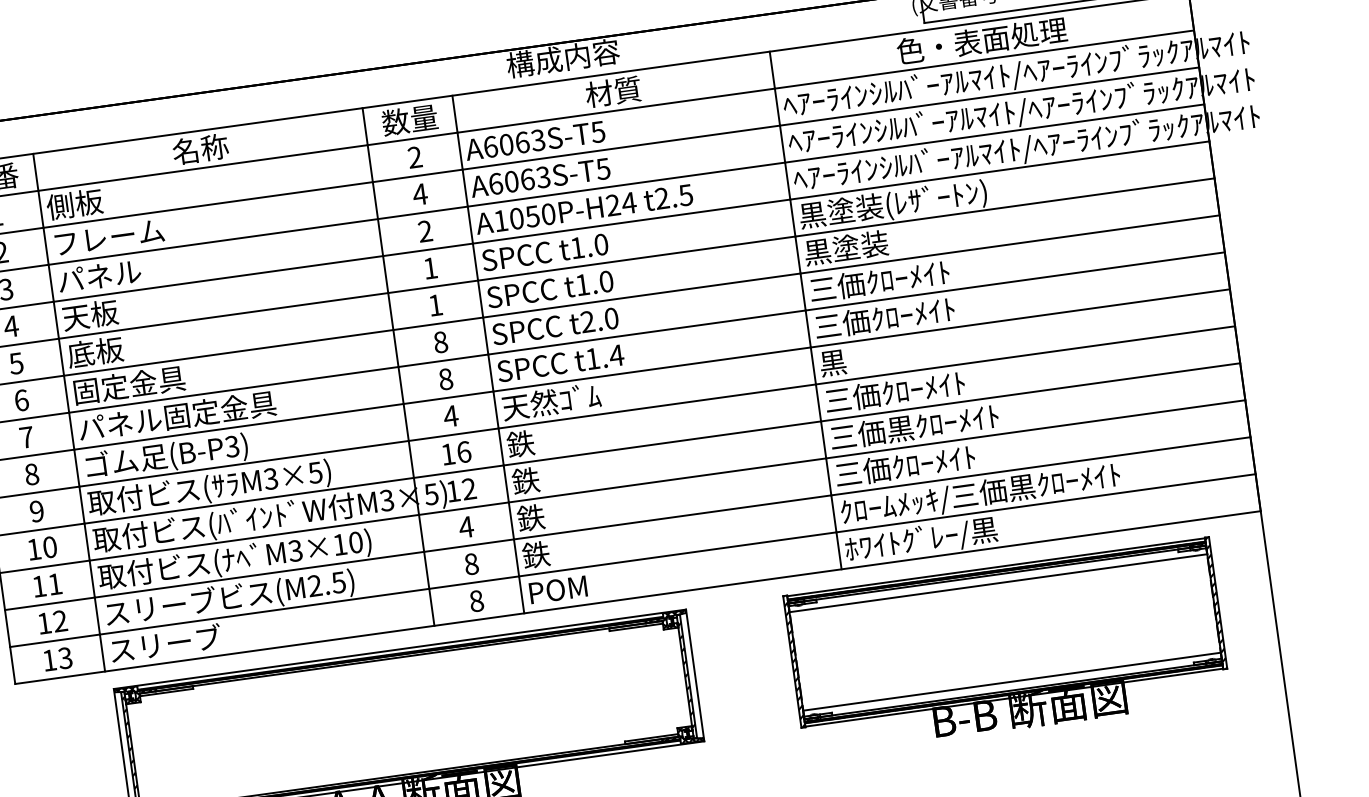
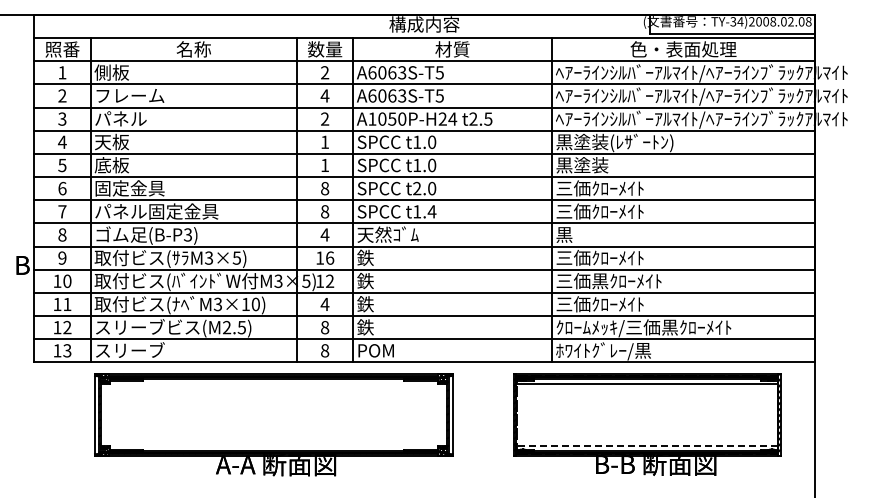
line: (1012, 680) -> (647, 445), solid -> dashed

